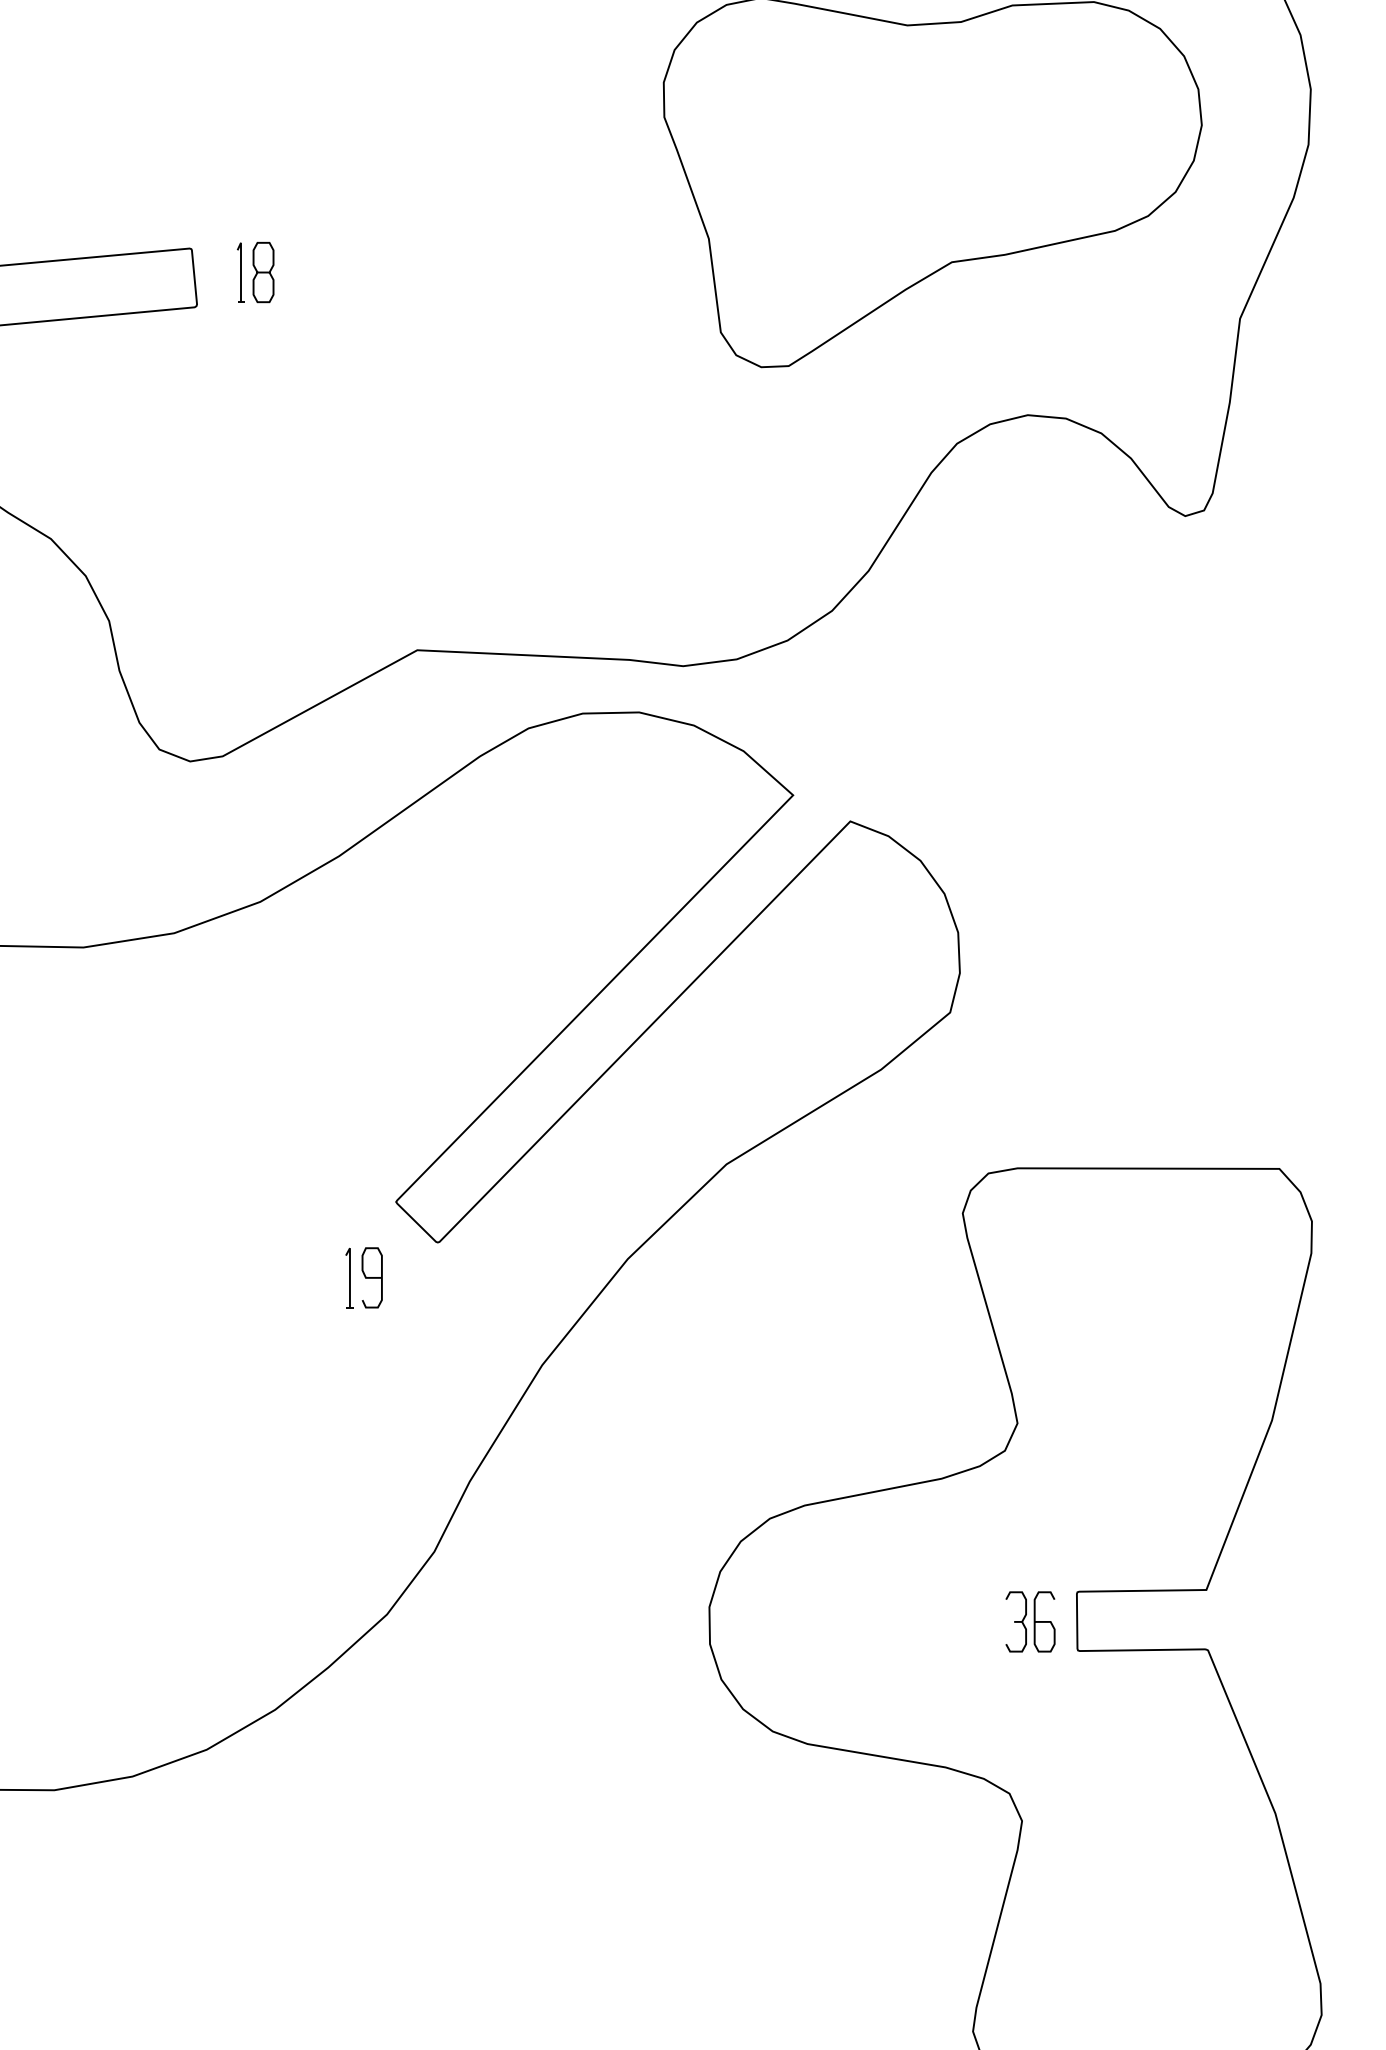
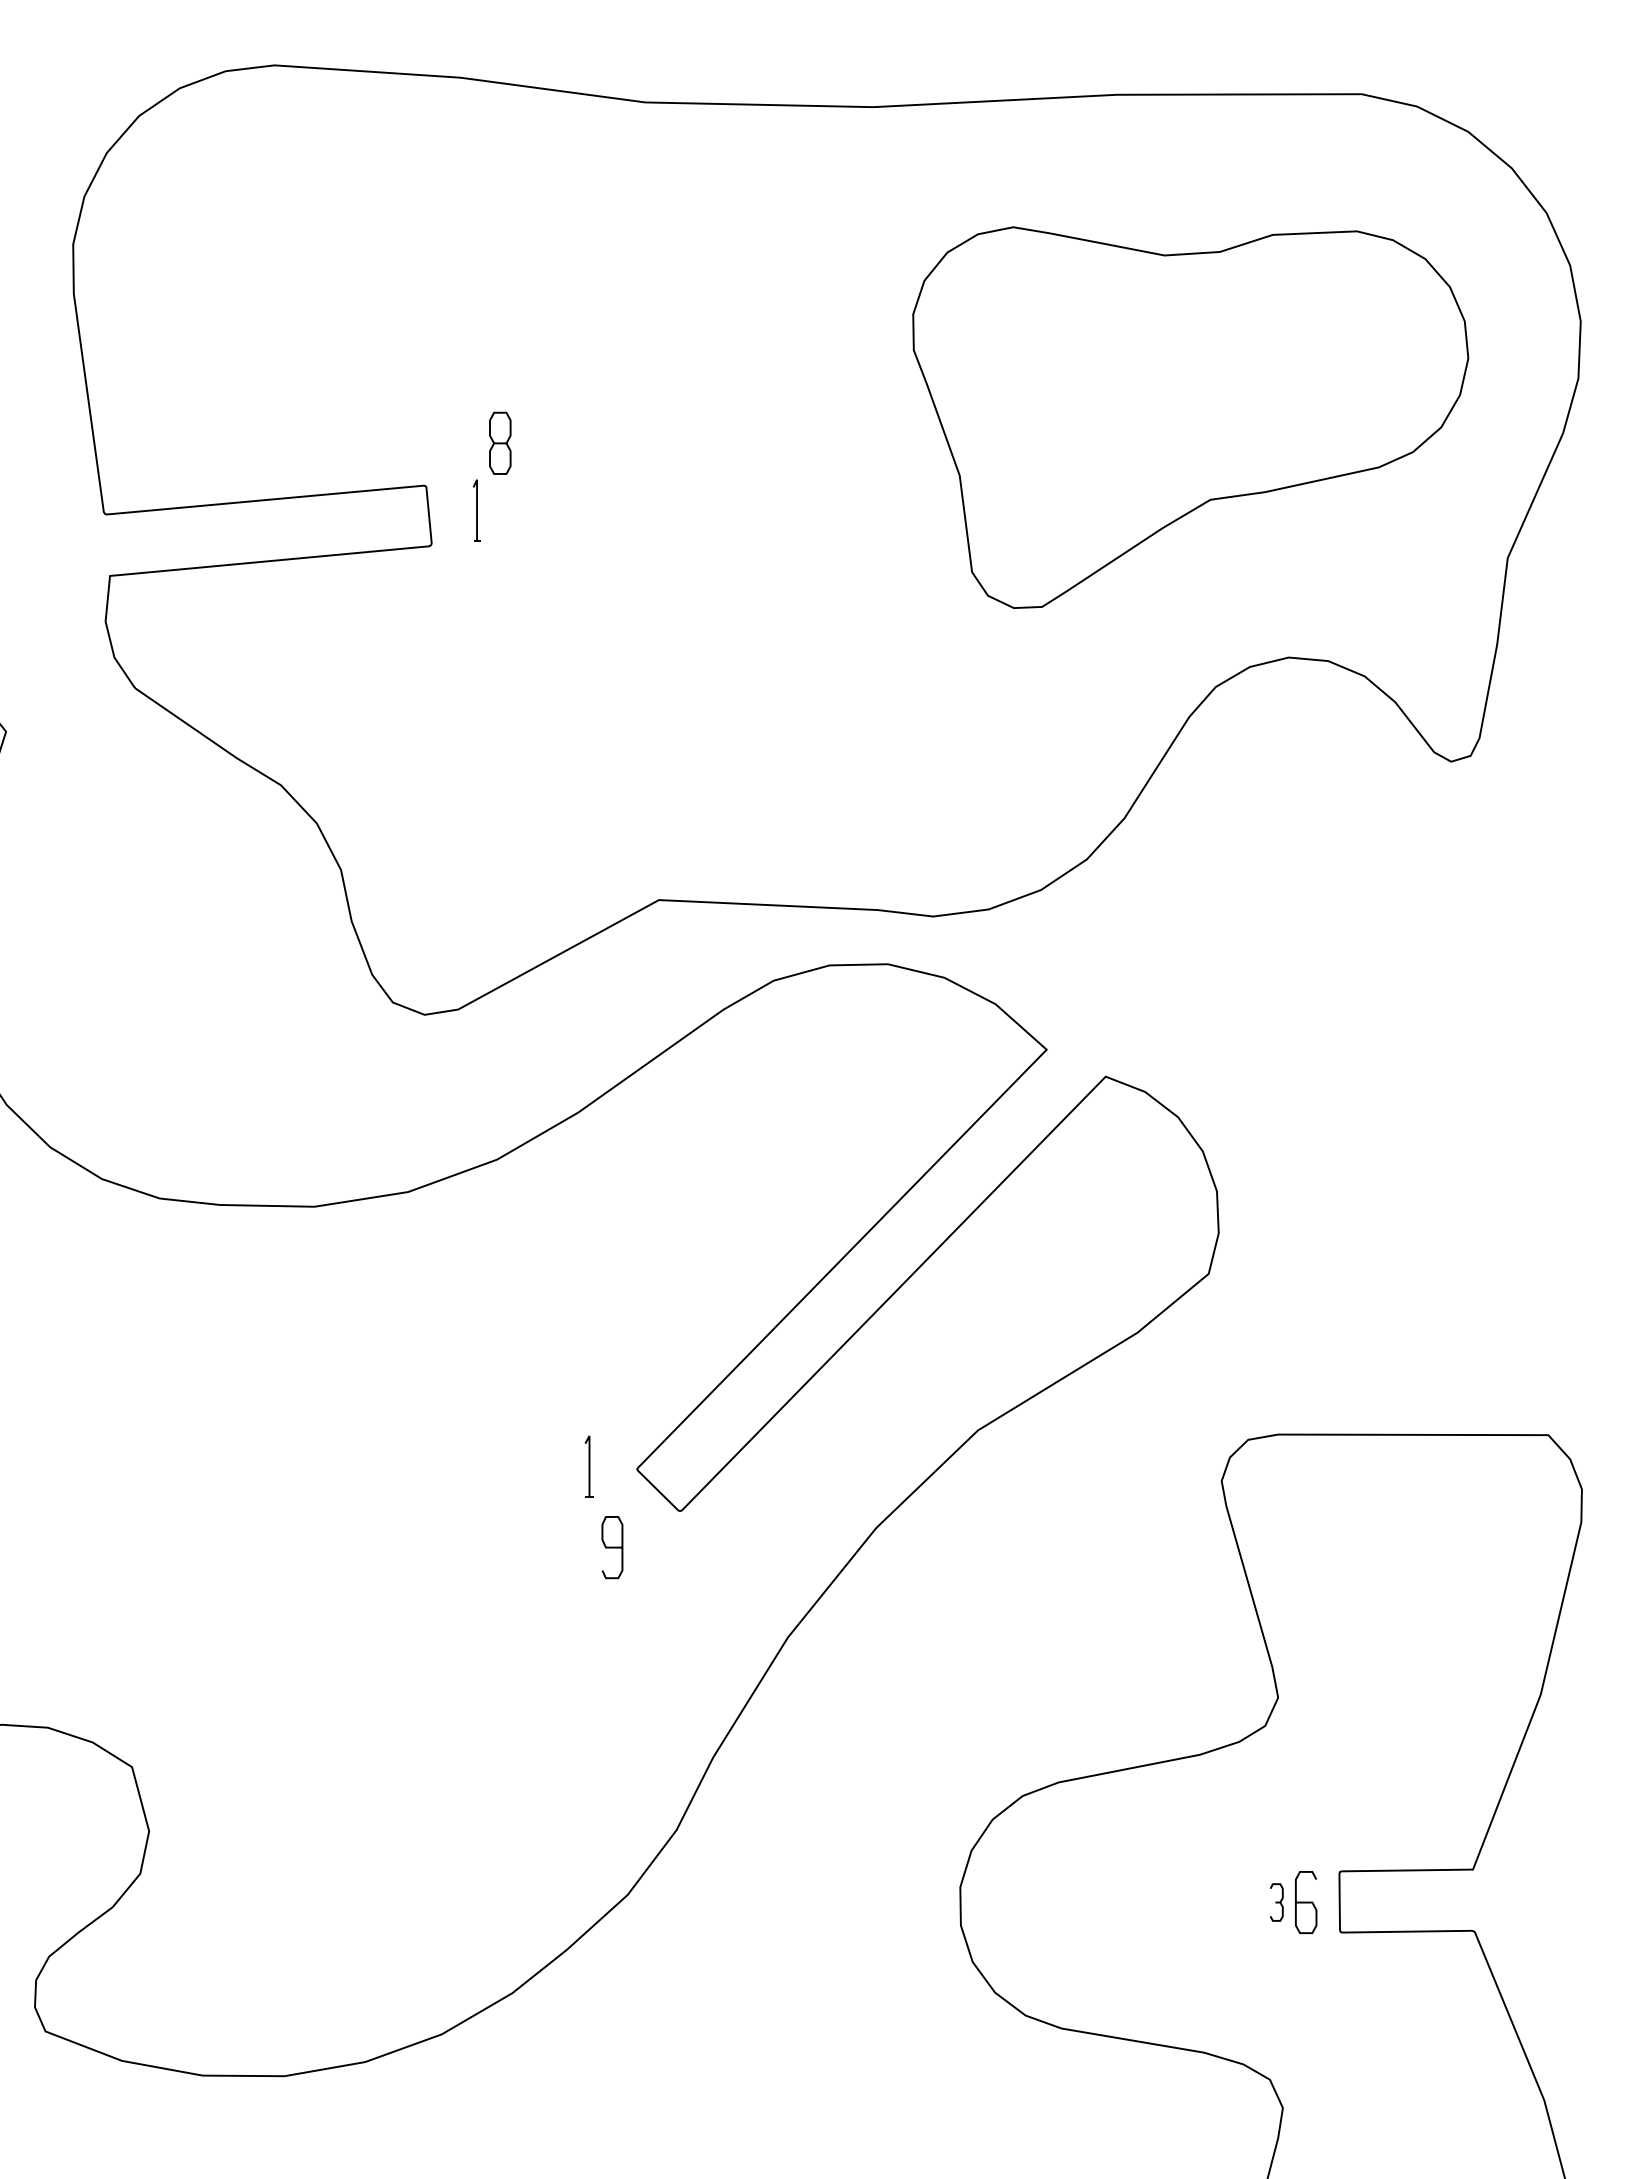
curve: (263, 271) -> (500, 442), moved
part: (349, 1277) -> (588, 1466), moved
part: (1015, 1621) -> (1276, 1902), size x0.6

